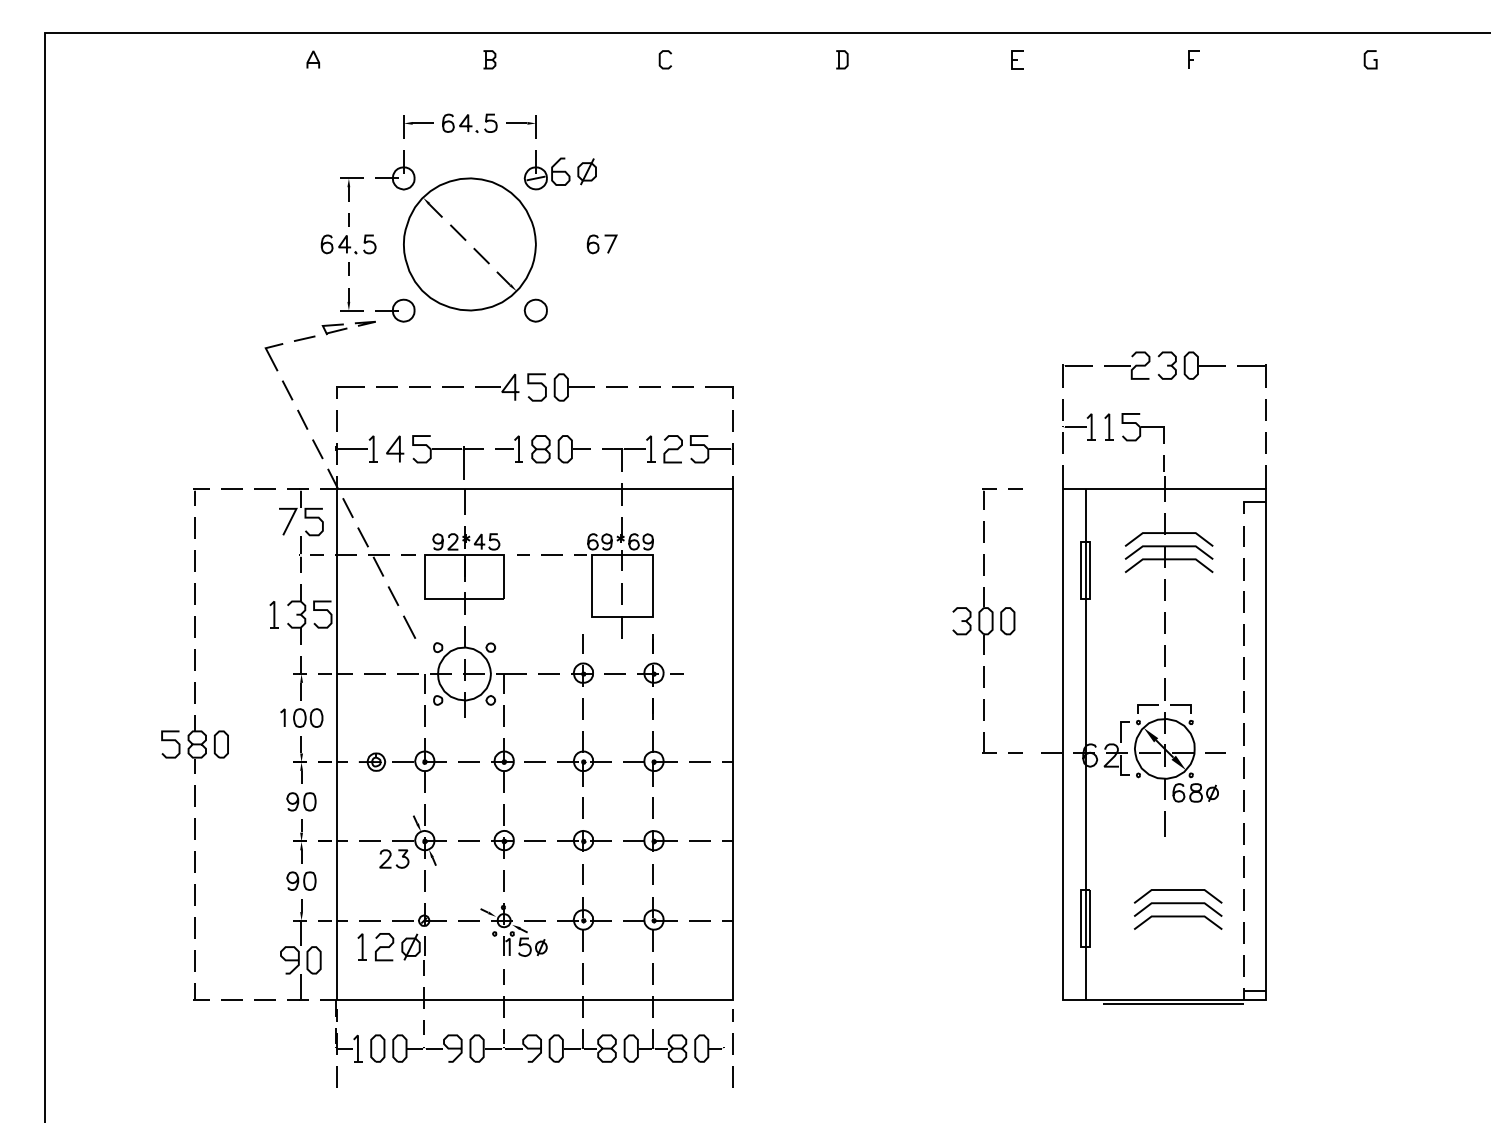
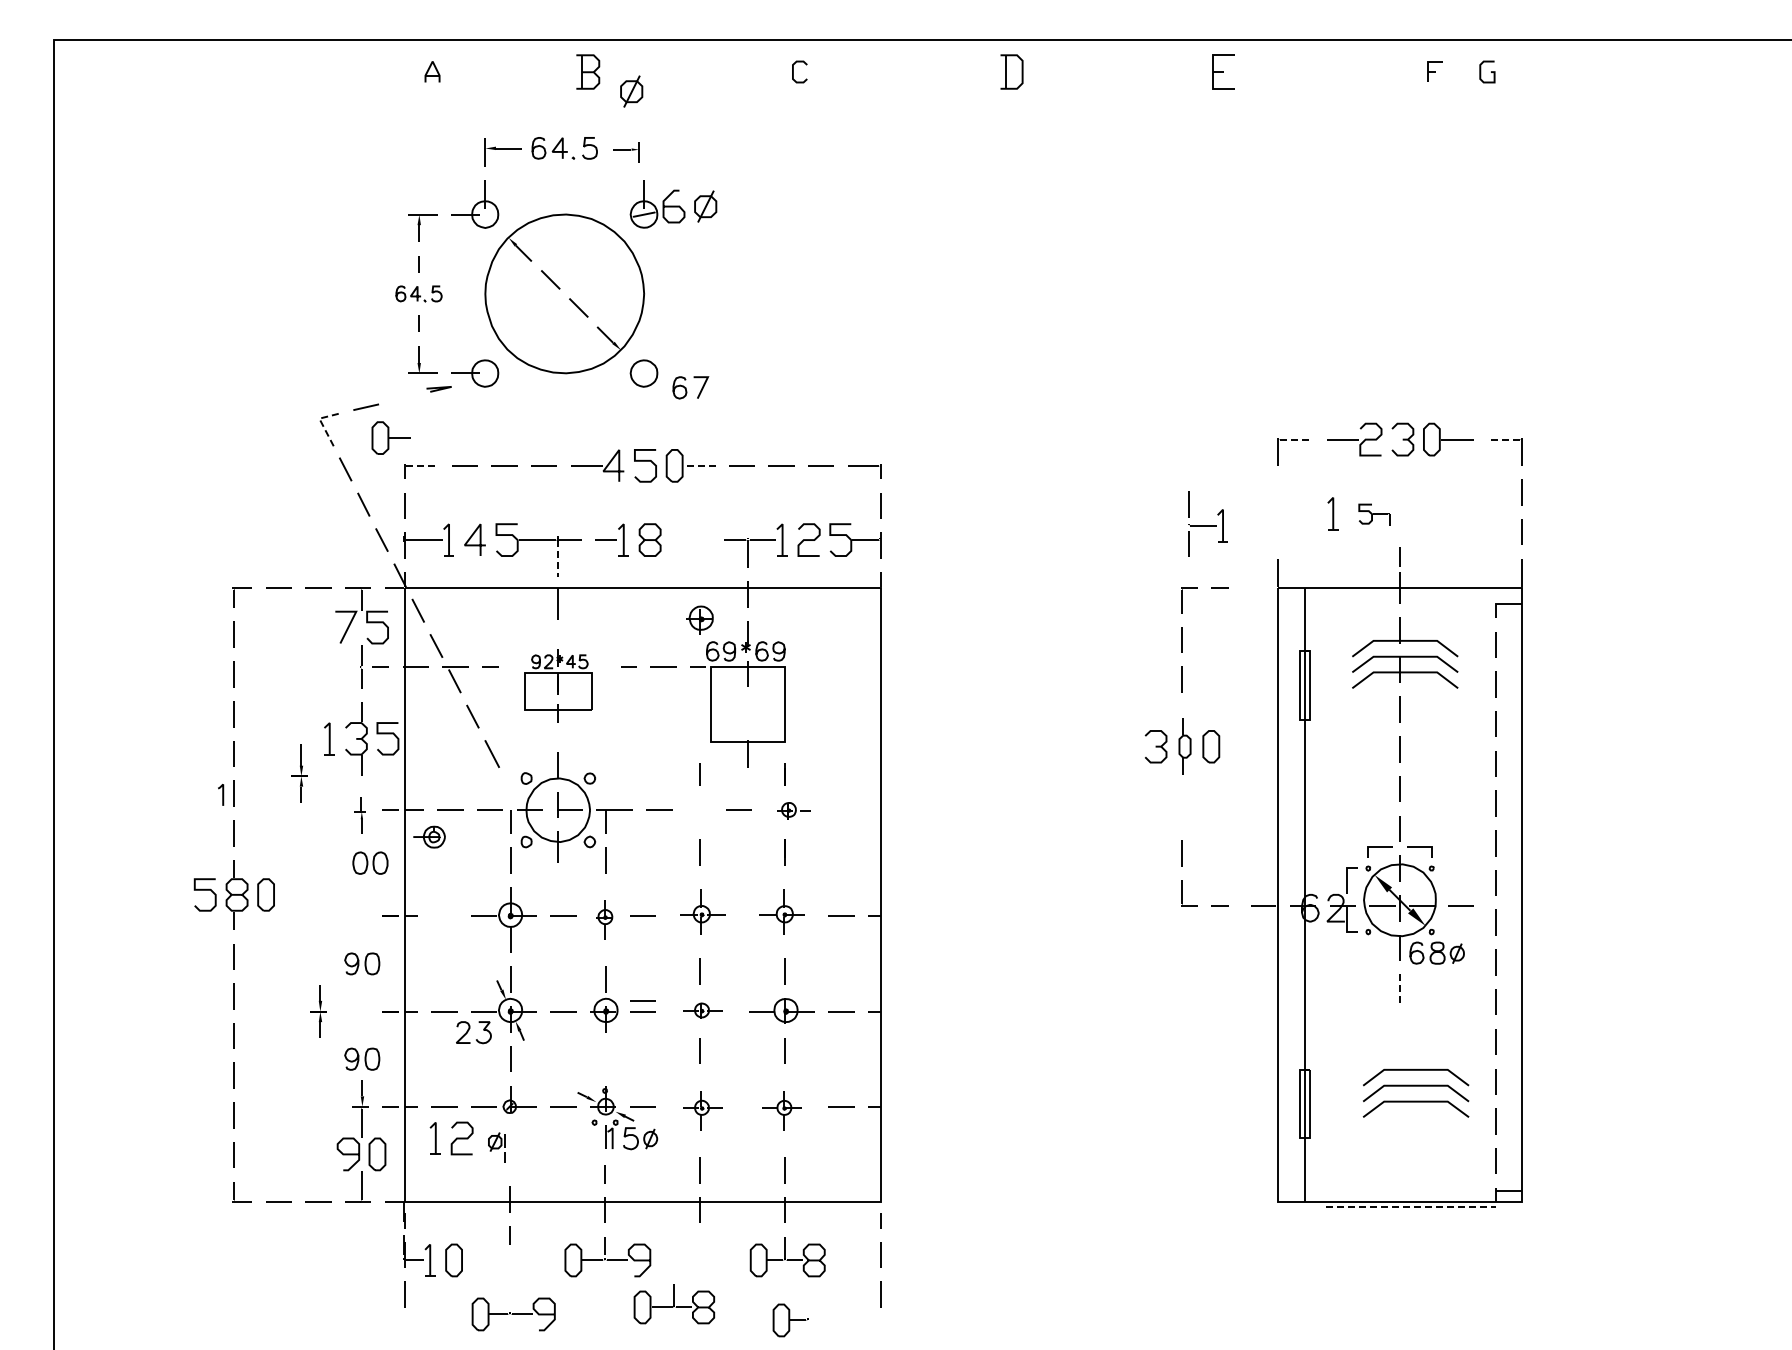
part: (313, 59) -> (432, 71), moved
part: (489, 59) -> (588, 71), size x1.6
part: (842, 59) -> (1012, 71), size x1.6
part: (1017, 59) -> (1223, 71), size x1.6
curve: (1374, 59) -> (1491, 71), moved
part: (525, 76) -> (631, 91), added
part: (521, 126) -> (626, 152), size x0.7
part: (348, 244) -> (418, 293), size x0.7
part: (601, 244) -> (690, 387), moved
part: (334, 328) -> (401, 395), removed
line: (267, 351) -> (321, 422), solid -> dashed
line: (1079, 365) -> (1297, 439), solid -> dashed
line: (1250, 365) -> (1502, 439), solid -> dashed
line: (351, 387) -> (422, 465), solid -> dashed
line: (582, 387) -> (699, 465), solid -> dashed
part: (1078, 425) -> (1207, 523), moved
part: (1143, 427) -> (1374, 514), size x0.6
part: (573, 448) -> (390, 437), moved
line: (463, 464) -> (557, 558), solid -> dashed
part: (464, 570) -> (558, 685), size x0.7
line: (621, 593) -> (747, 713), removed
part: (985, 620) -> (1184, 746), size x0.7
part: (582, 674) -> (699, 619), moved
part: (660, 674) -> (793, 810), size x0.6
line: (983, 676) -> (1181, 813), removed
part: (299, 678) -> (360, 815), size x0.7
line: (284, 717) -> (222, 794), moved
part: (584, 758) -> (702, 911), size x0.7
part: (650, 758) -> (781, 911), size x0.7
part: (299, 759) -> (299, 773), moved
part: (372, 761) -> (429, 836), moved
part: (502, 764) -> (604, 919), size x0.6
line: (1165, 823) -> (1400, 990), solid -> dashed
line: (534, 832) -> (642, 1000), added
part: (584, 840) -> (702, 1010), size x0.6
part: (299, 841) -> (318, 1011), moved
line: (503, 880) -> (605, 1058), removed
part: (584, 923) -> (702, 1110), size x0.6
part: (650, 923) -> (781, 1110), size x0.6
part: (413, 954) -> (496, 1147), size x0.6
line: (1173, 1004) -> (1410, 1207), solid -> dashed
part: (582, 1046) -> (674, 1304), moved
part: (427, 1048) -> (513, 1314), moved
part: (709, 1048) -> (790, 1320), moved

